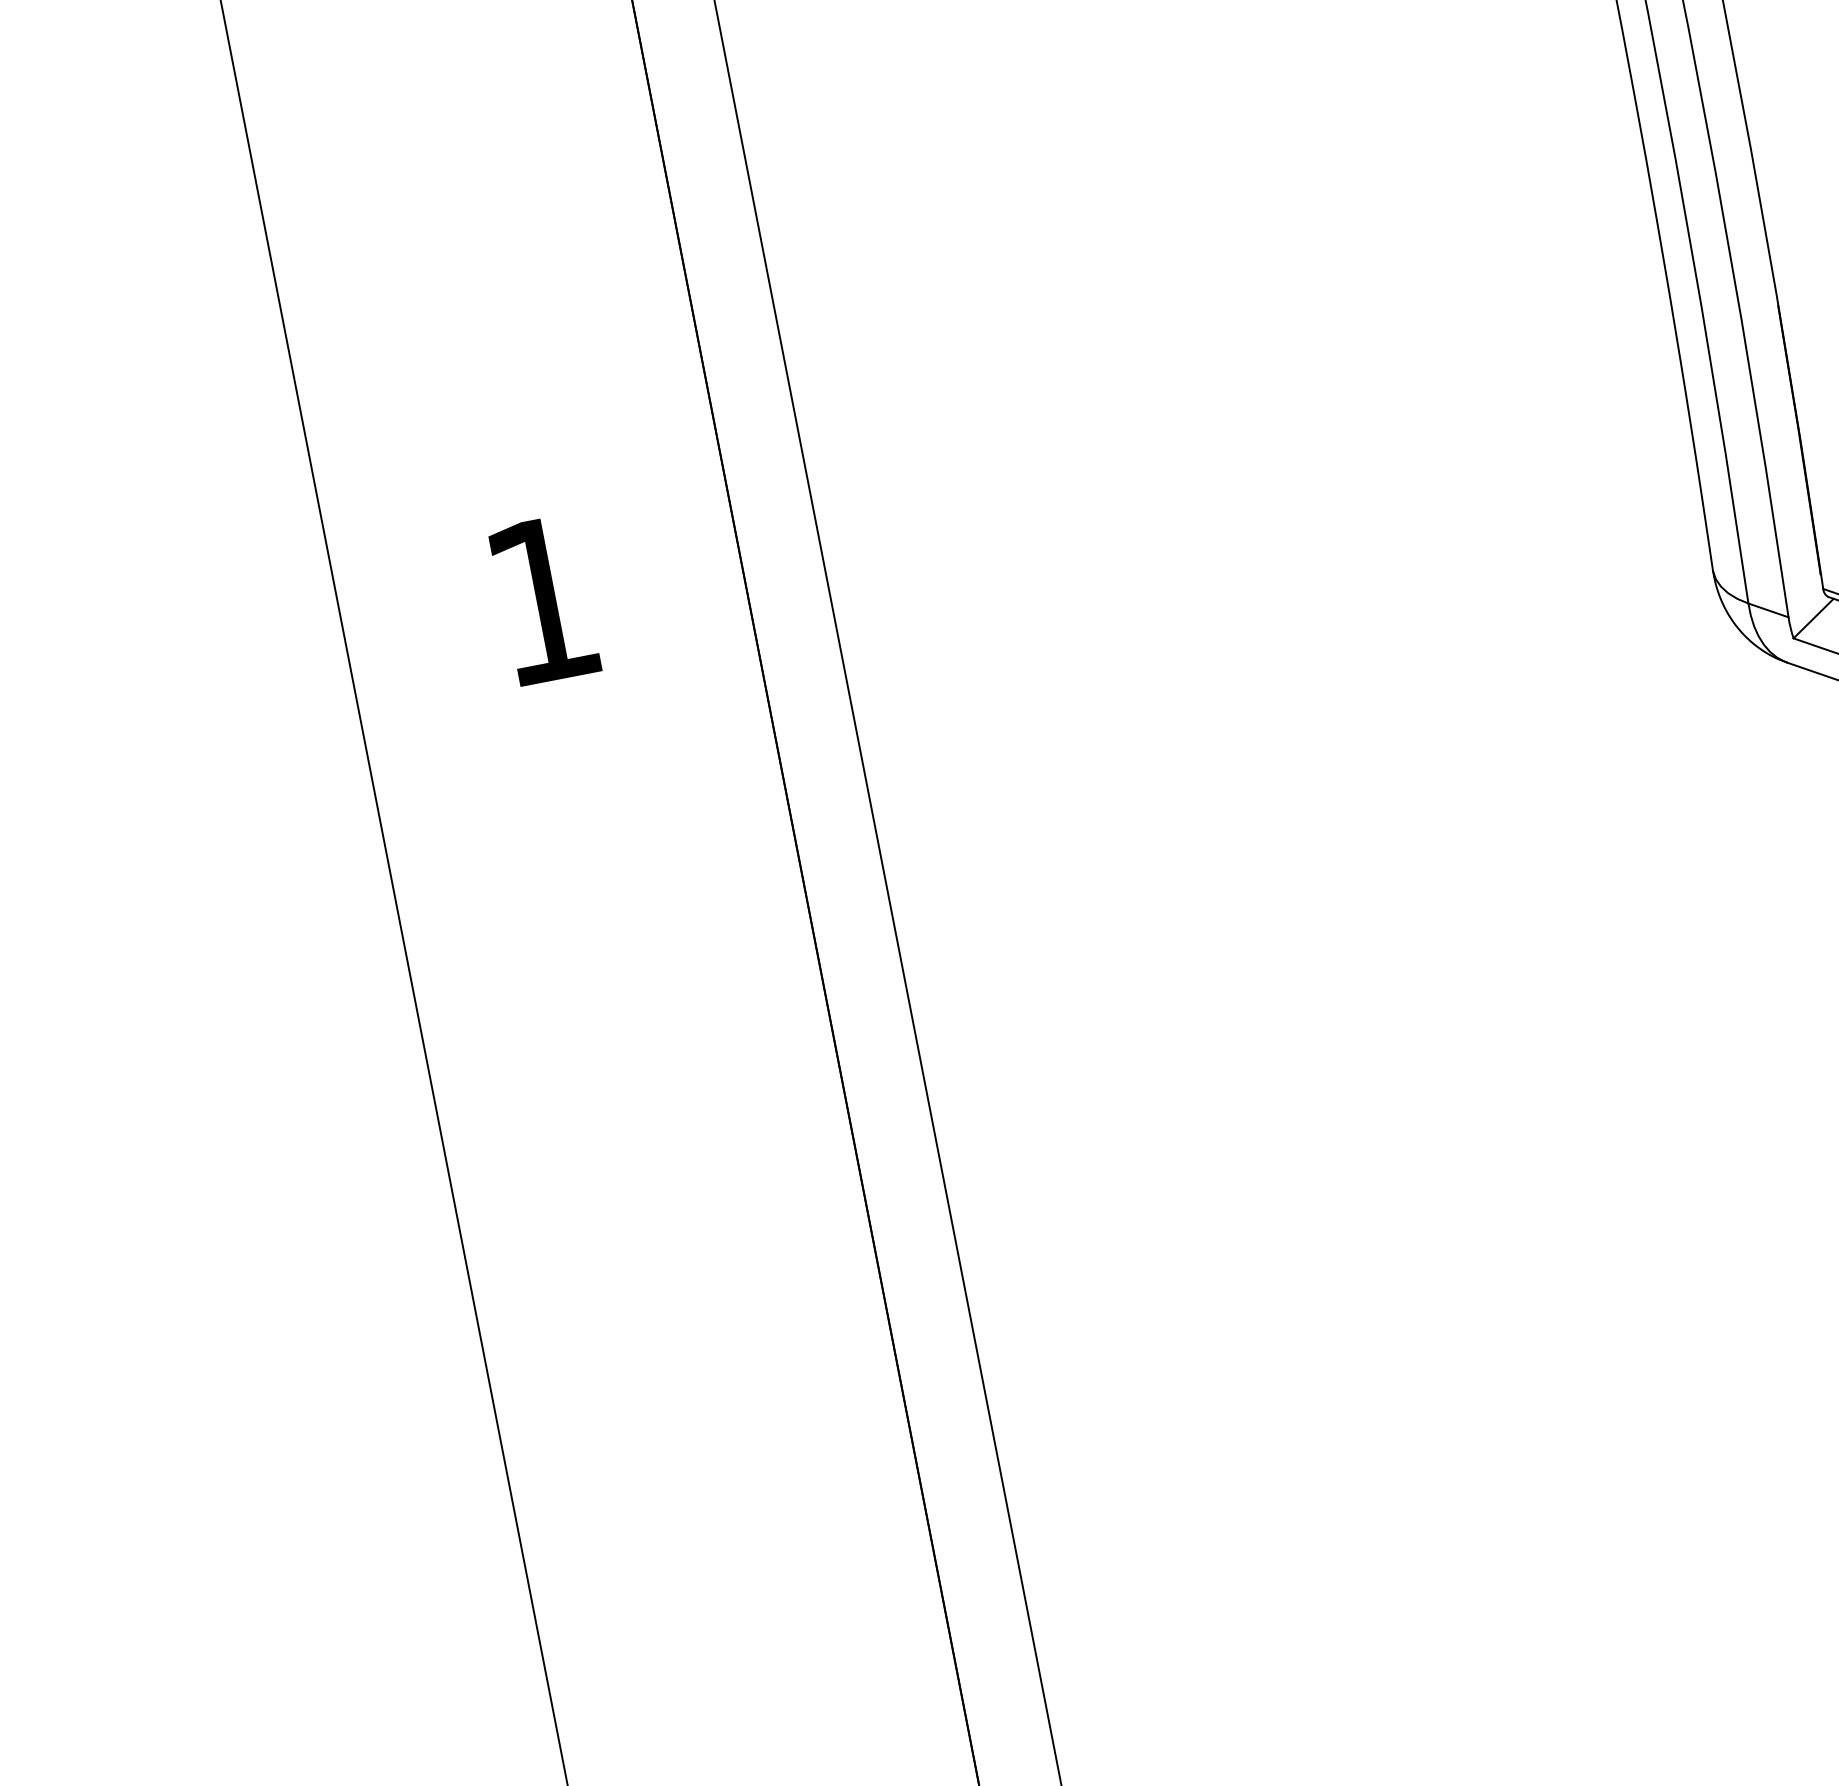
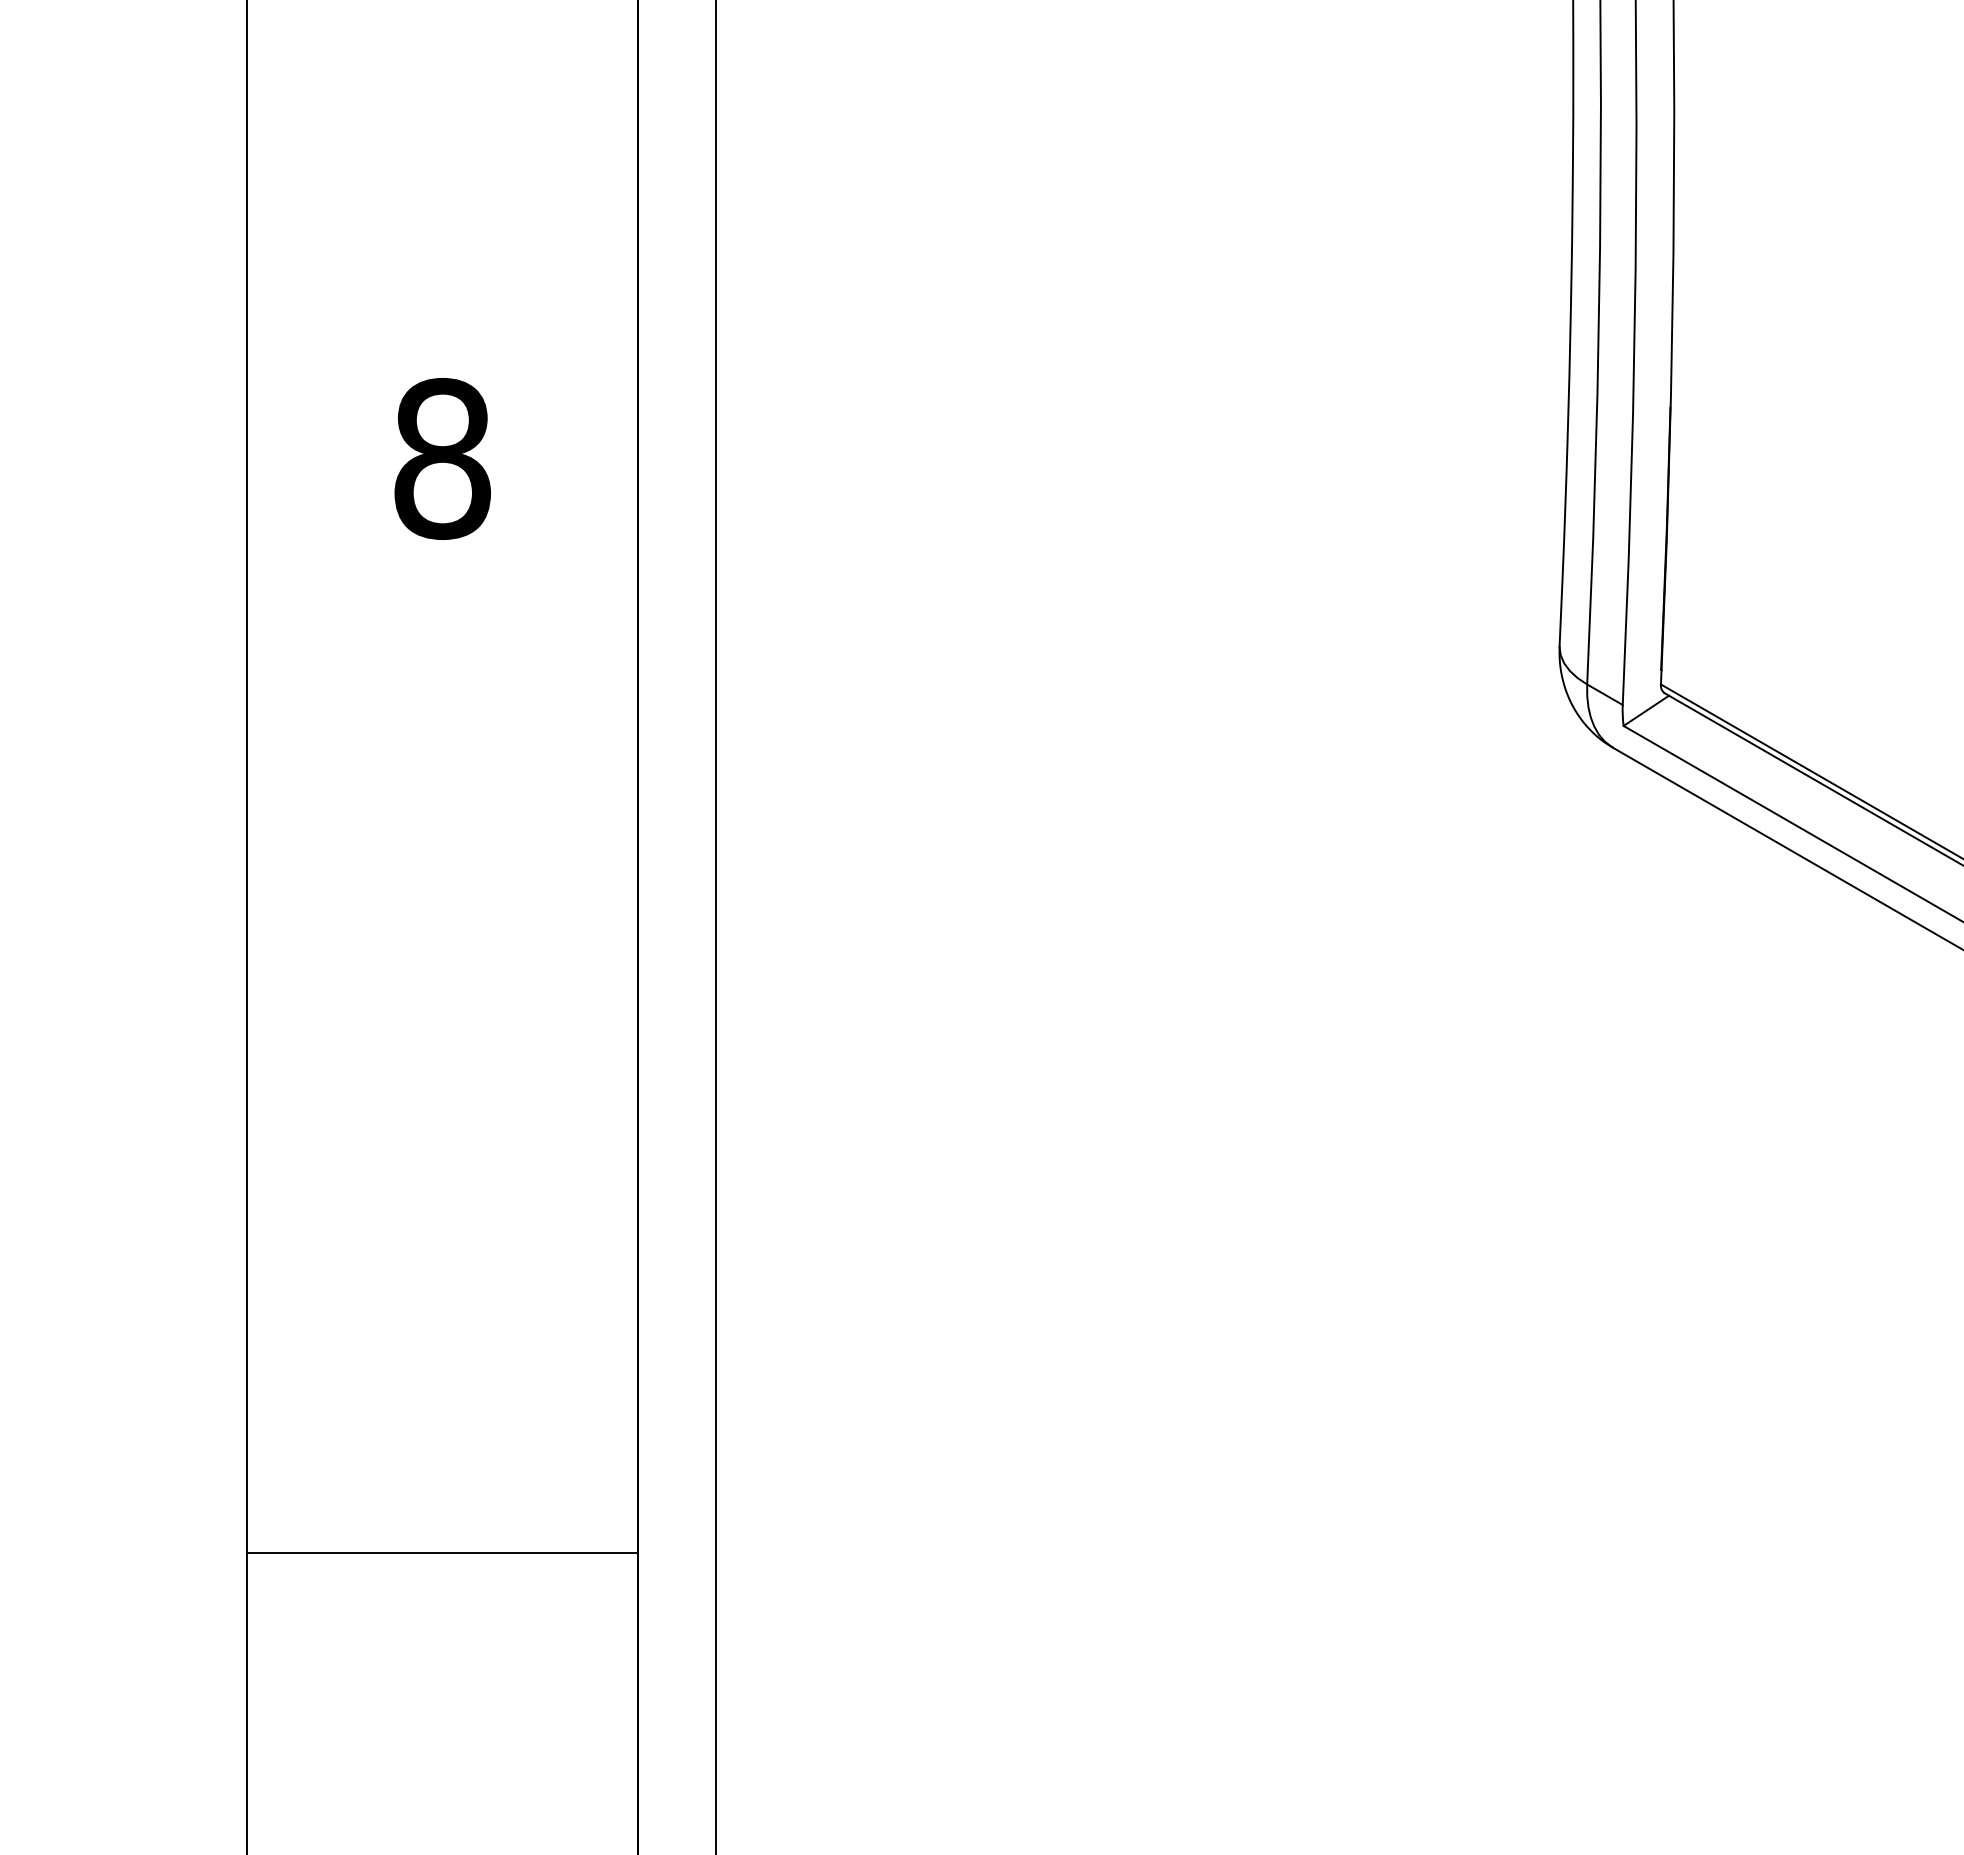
text: (542, 599) -> (442, 458), 1 -> 8
line: (758, 1710) -> (442, 1553), added

